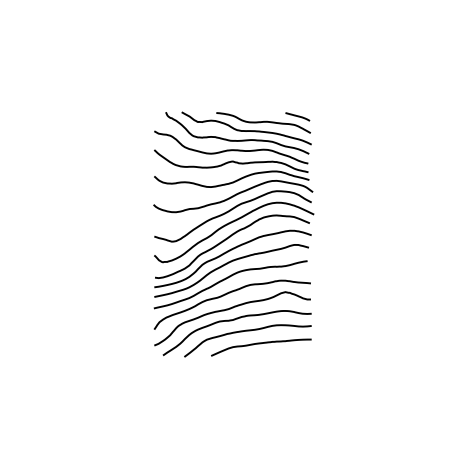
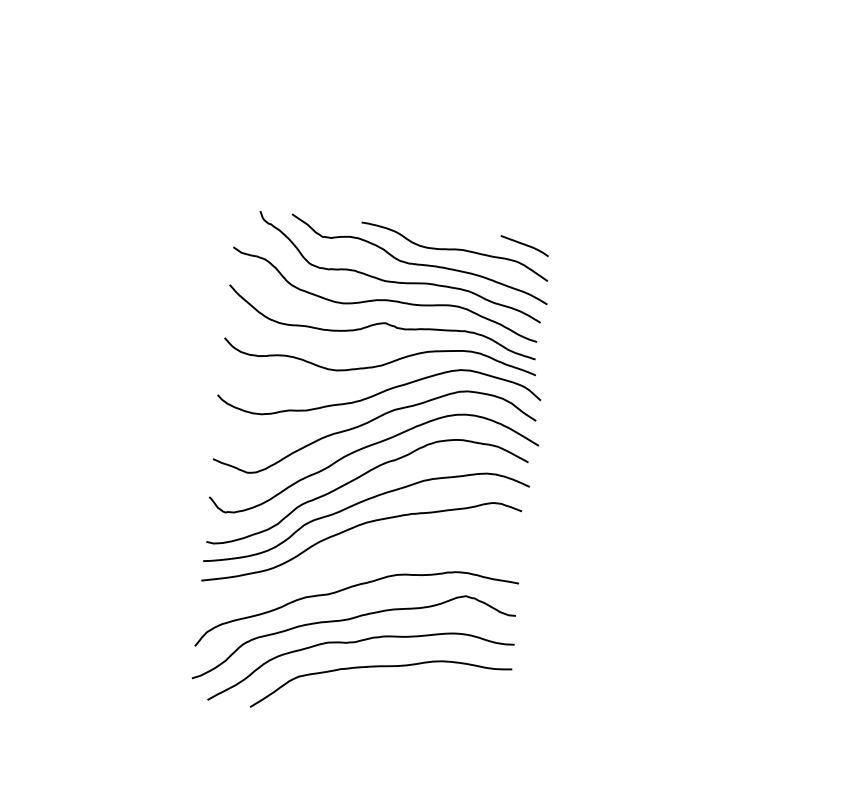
curve: (228, 278) -> (354, 557), removed
curve: (261, 344) -> (407, 696), removed

